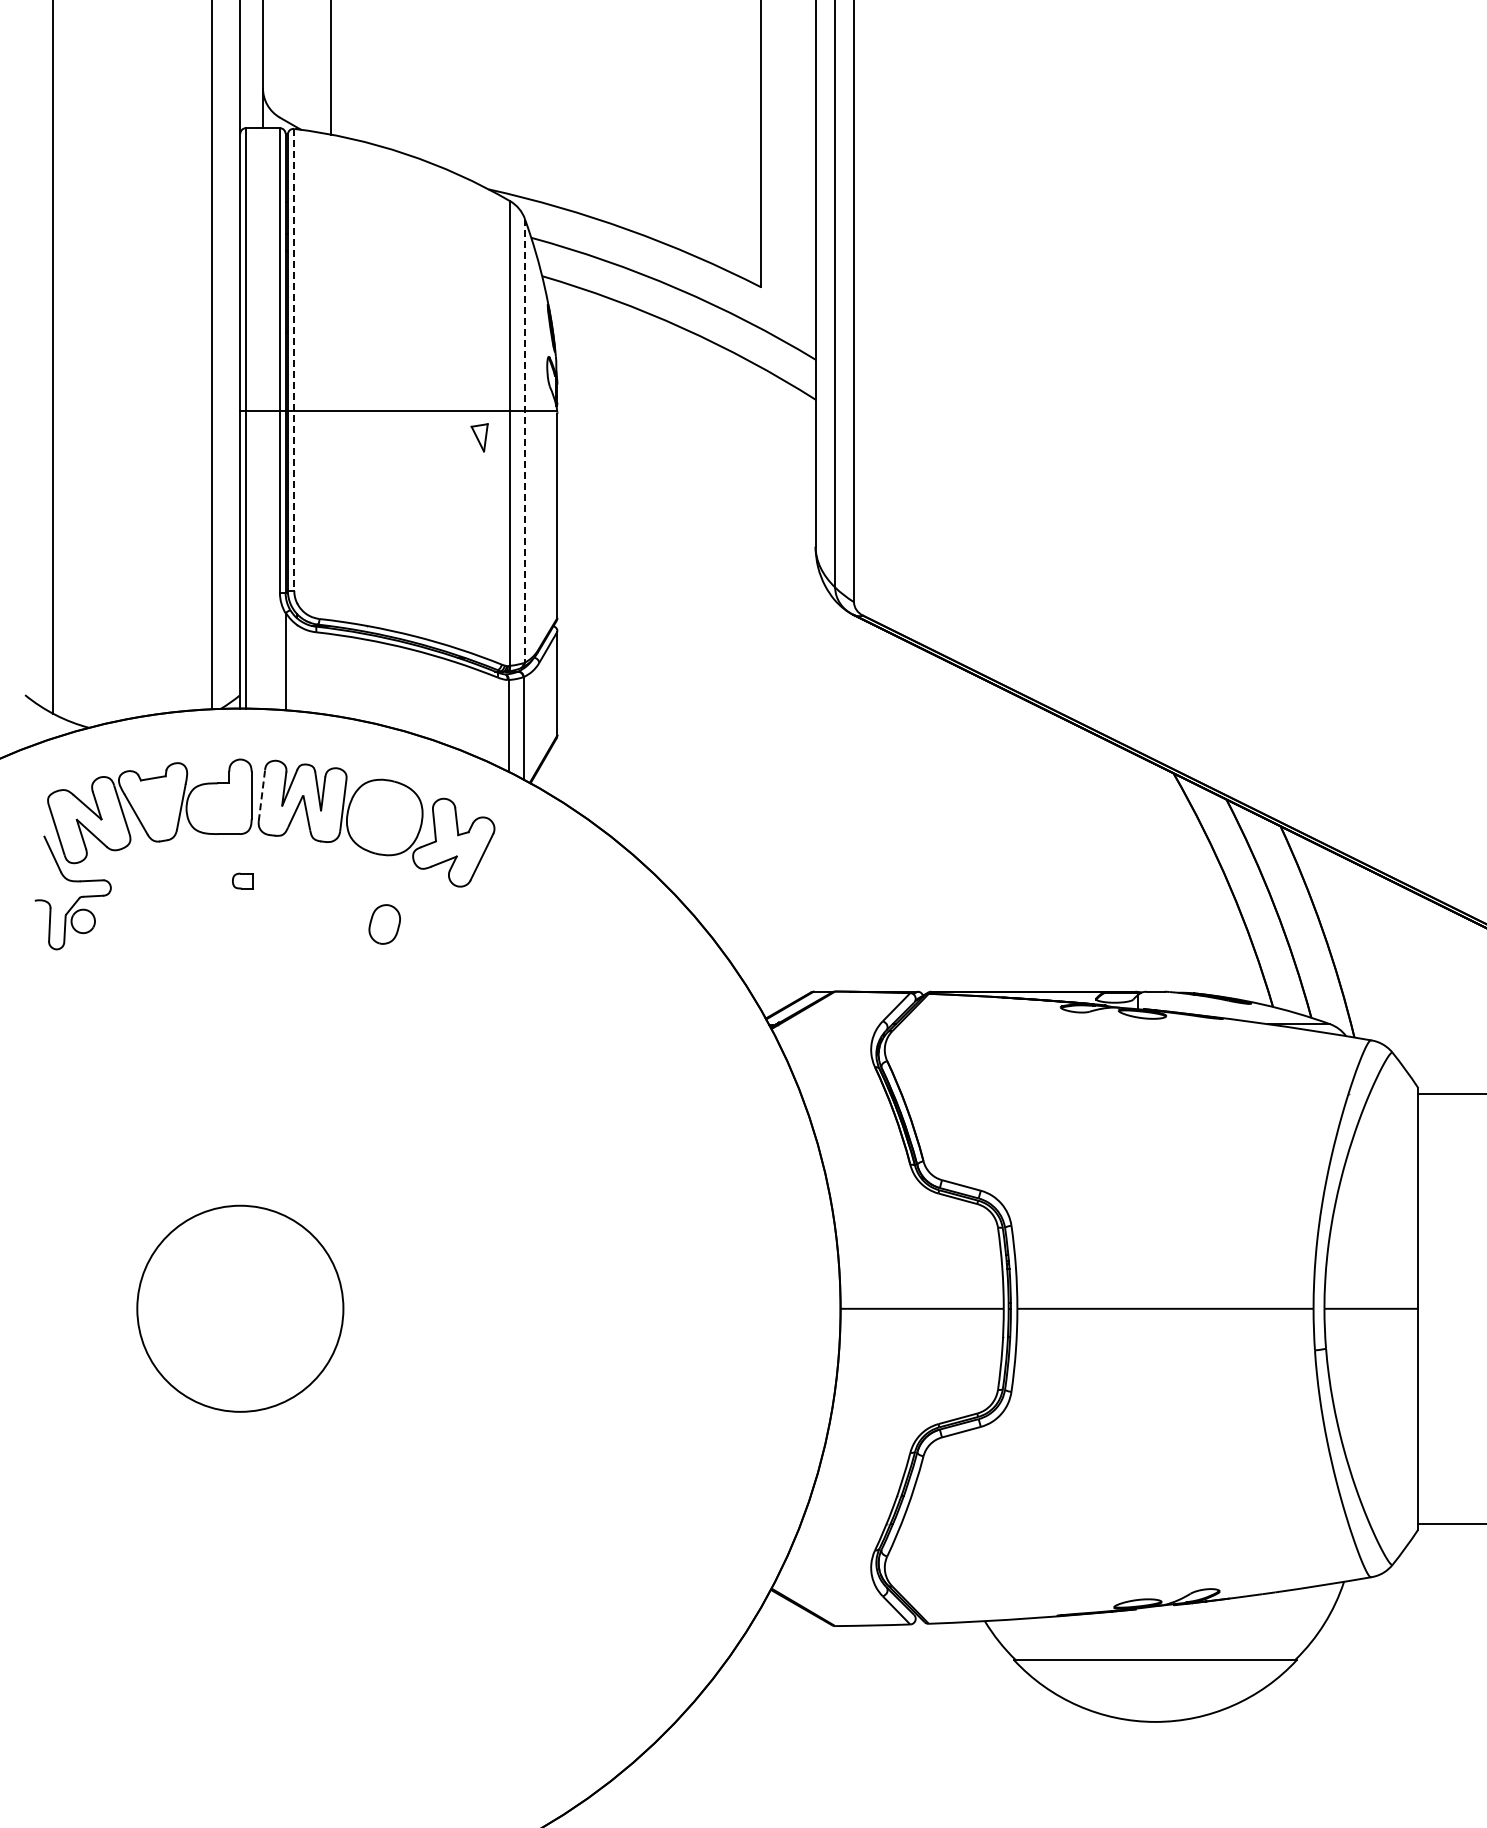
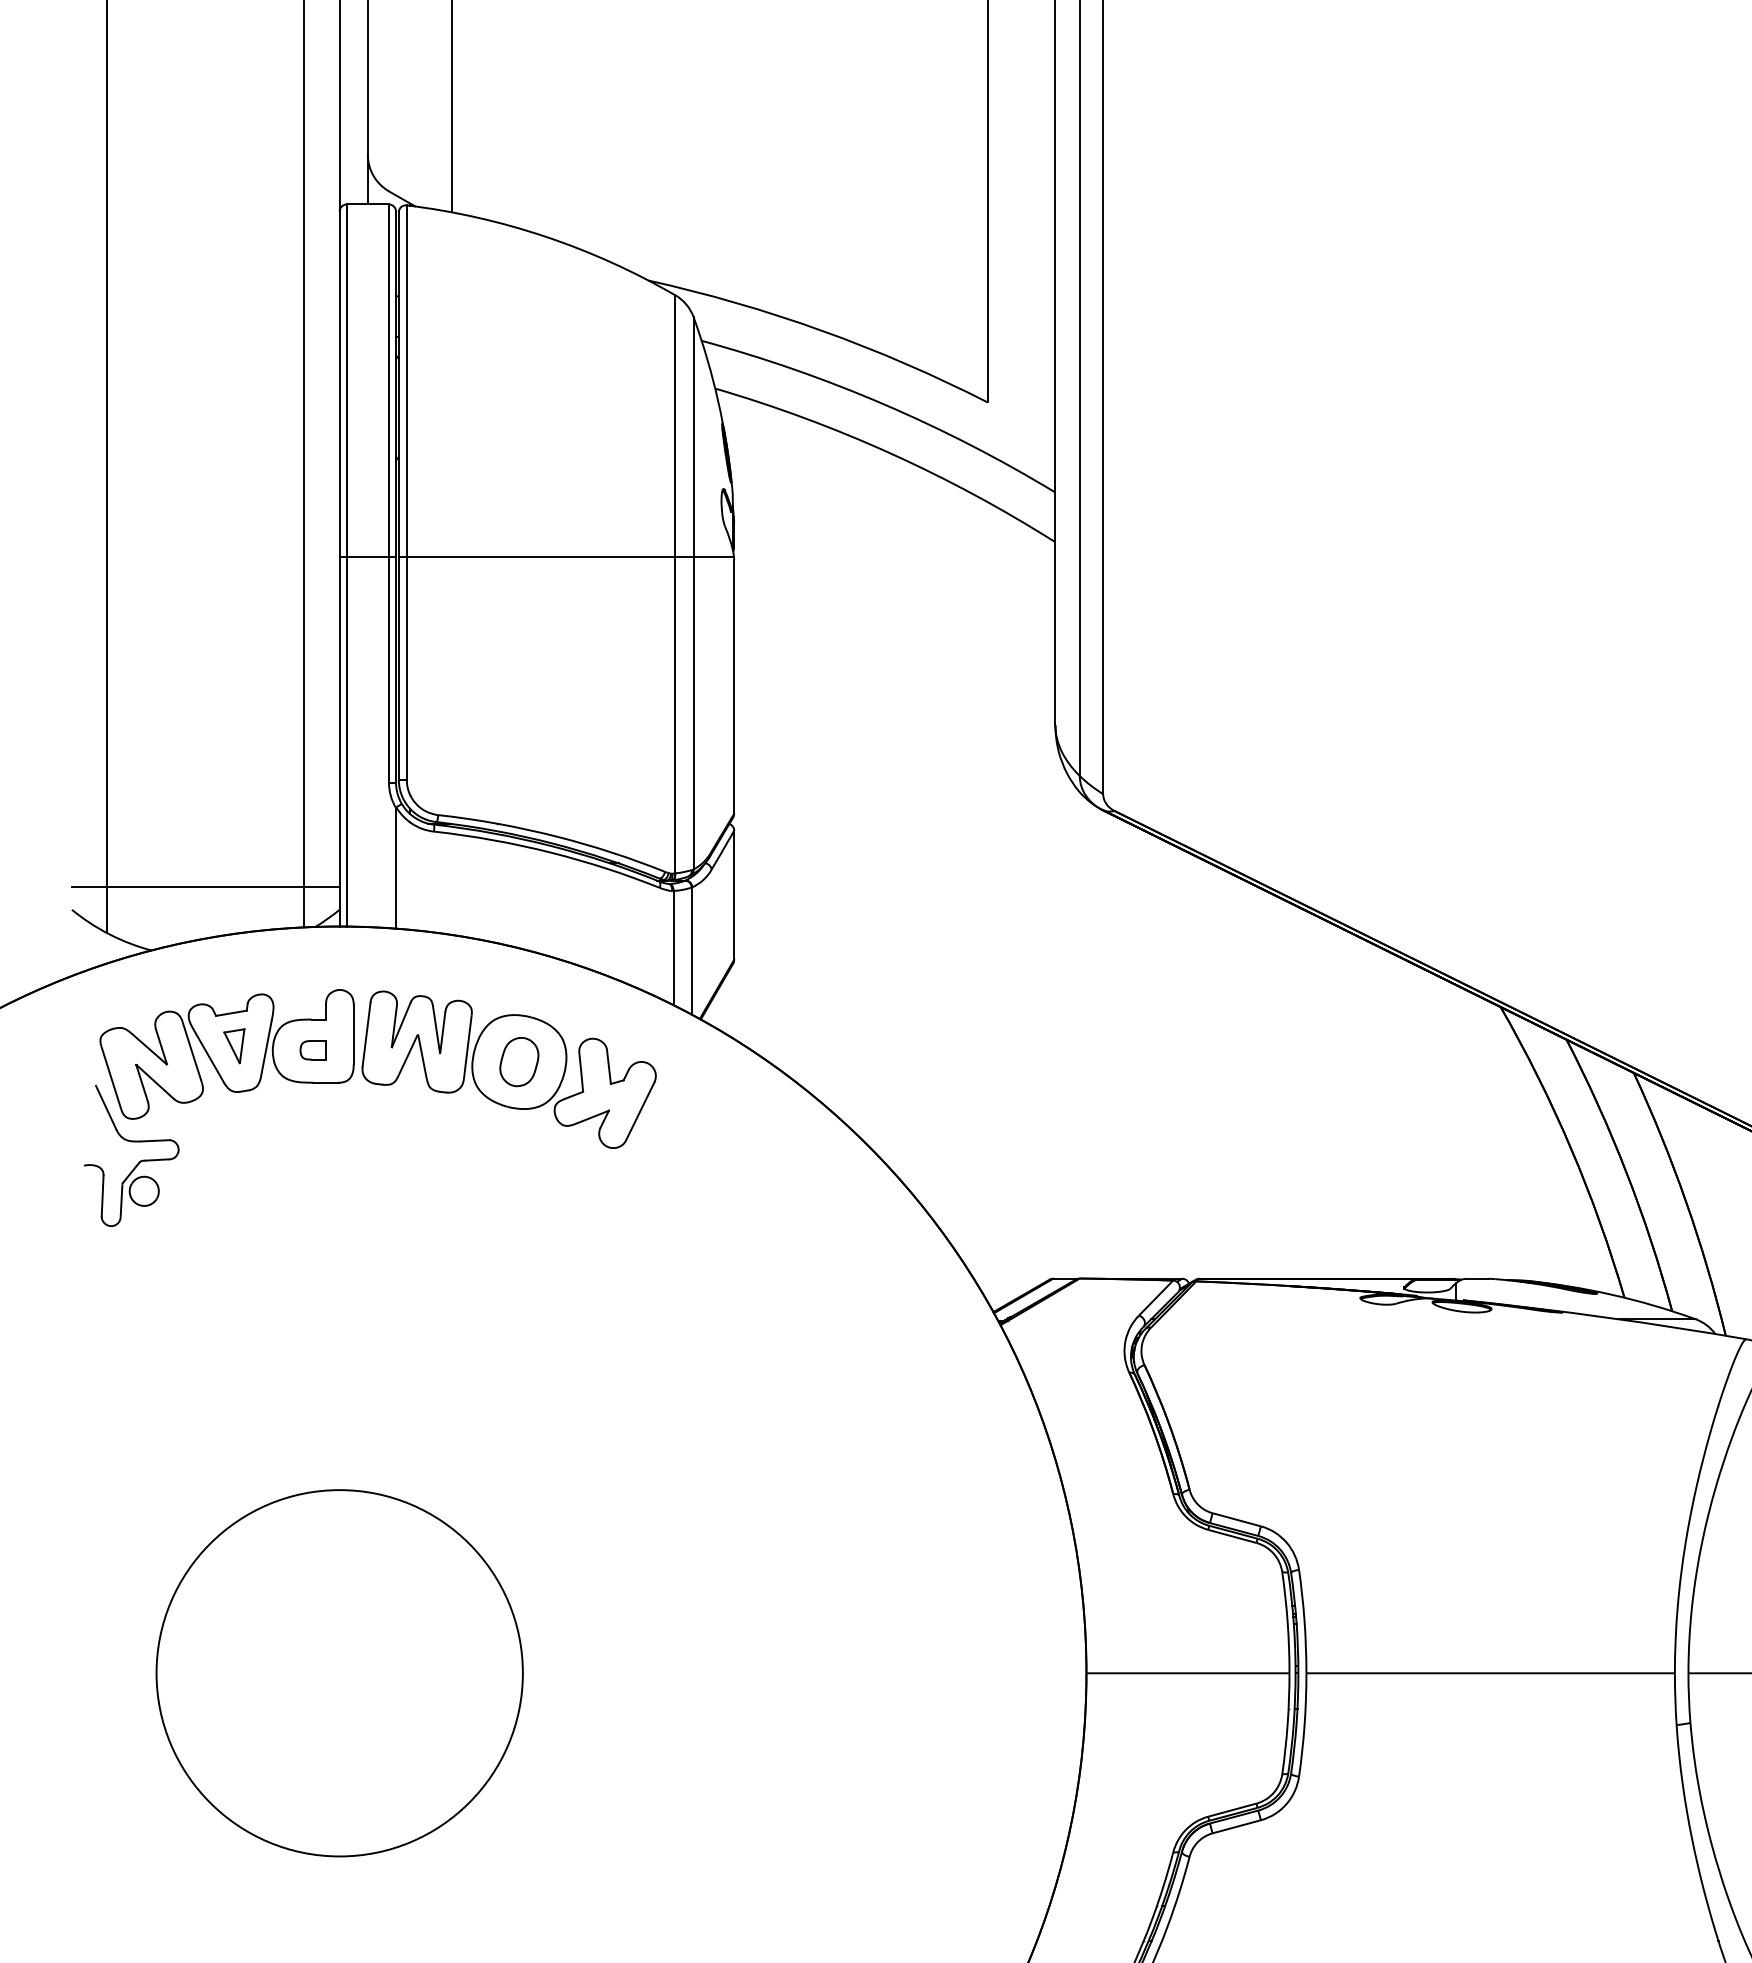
line: (294, 359) -> (407, 492), dashed -> solid
part: (479, 437) -> (234, 1045), moved
line: (524, 440) -> (693, 593), dashed -> solid
line: (132, 676) -> (205, 886), added
line: (261, 795) -> (366, 1034), dashed -> solid
part: (242, 880) -> (312, 1049), moved
part: (384, 924) -> (519, 1062), moved
circle: (240, 1308) -> (339, 1672), size x1.43

